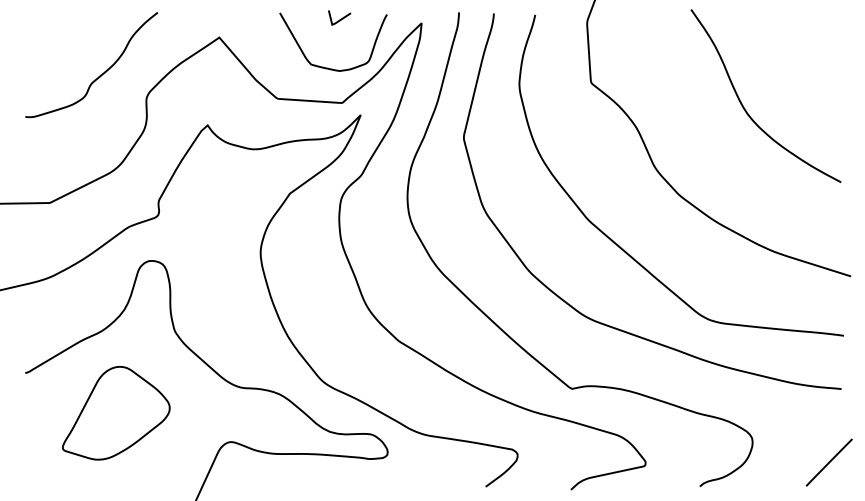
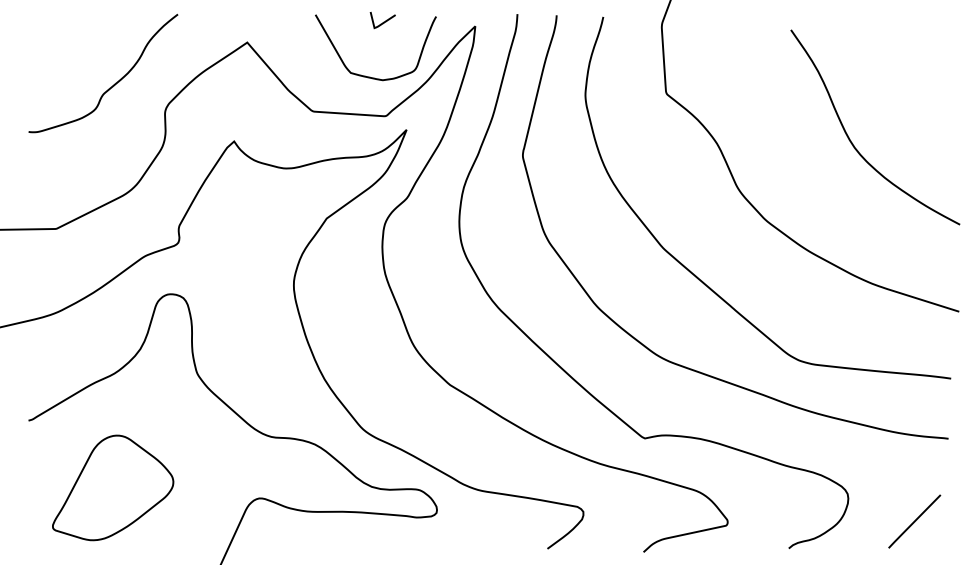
curve: (746, 110) -> (853, 143), moved
part: (116, 412) -> (113, 487), moved
line: (829, 462) -> (914, 521), moved

